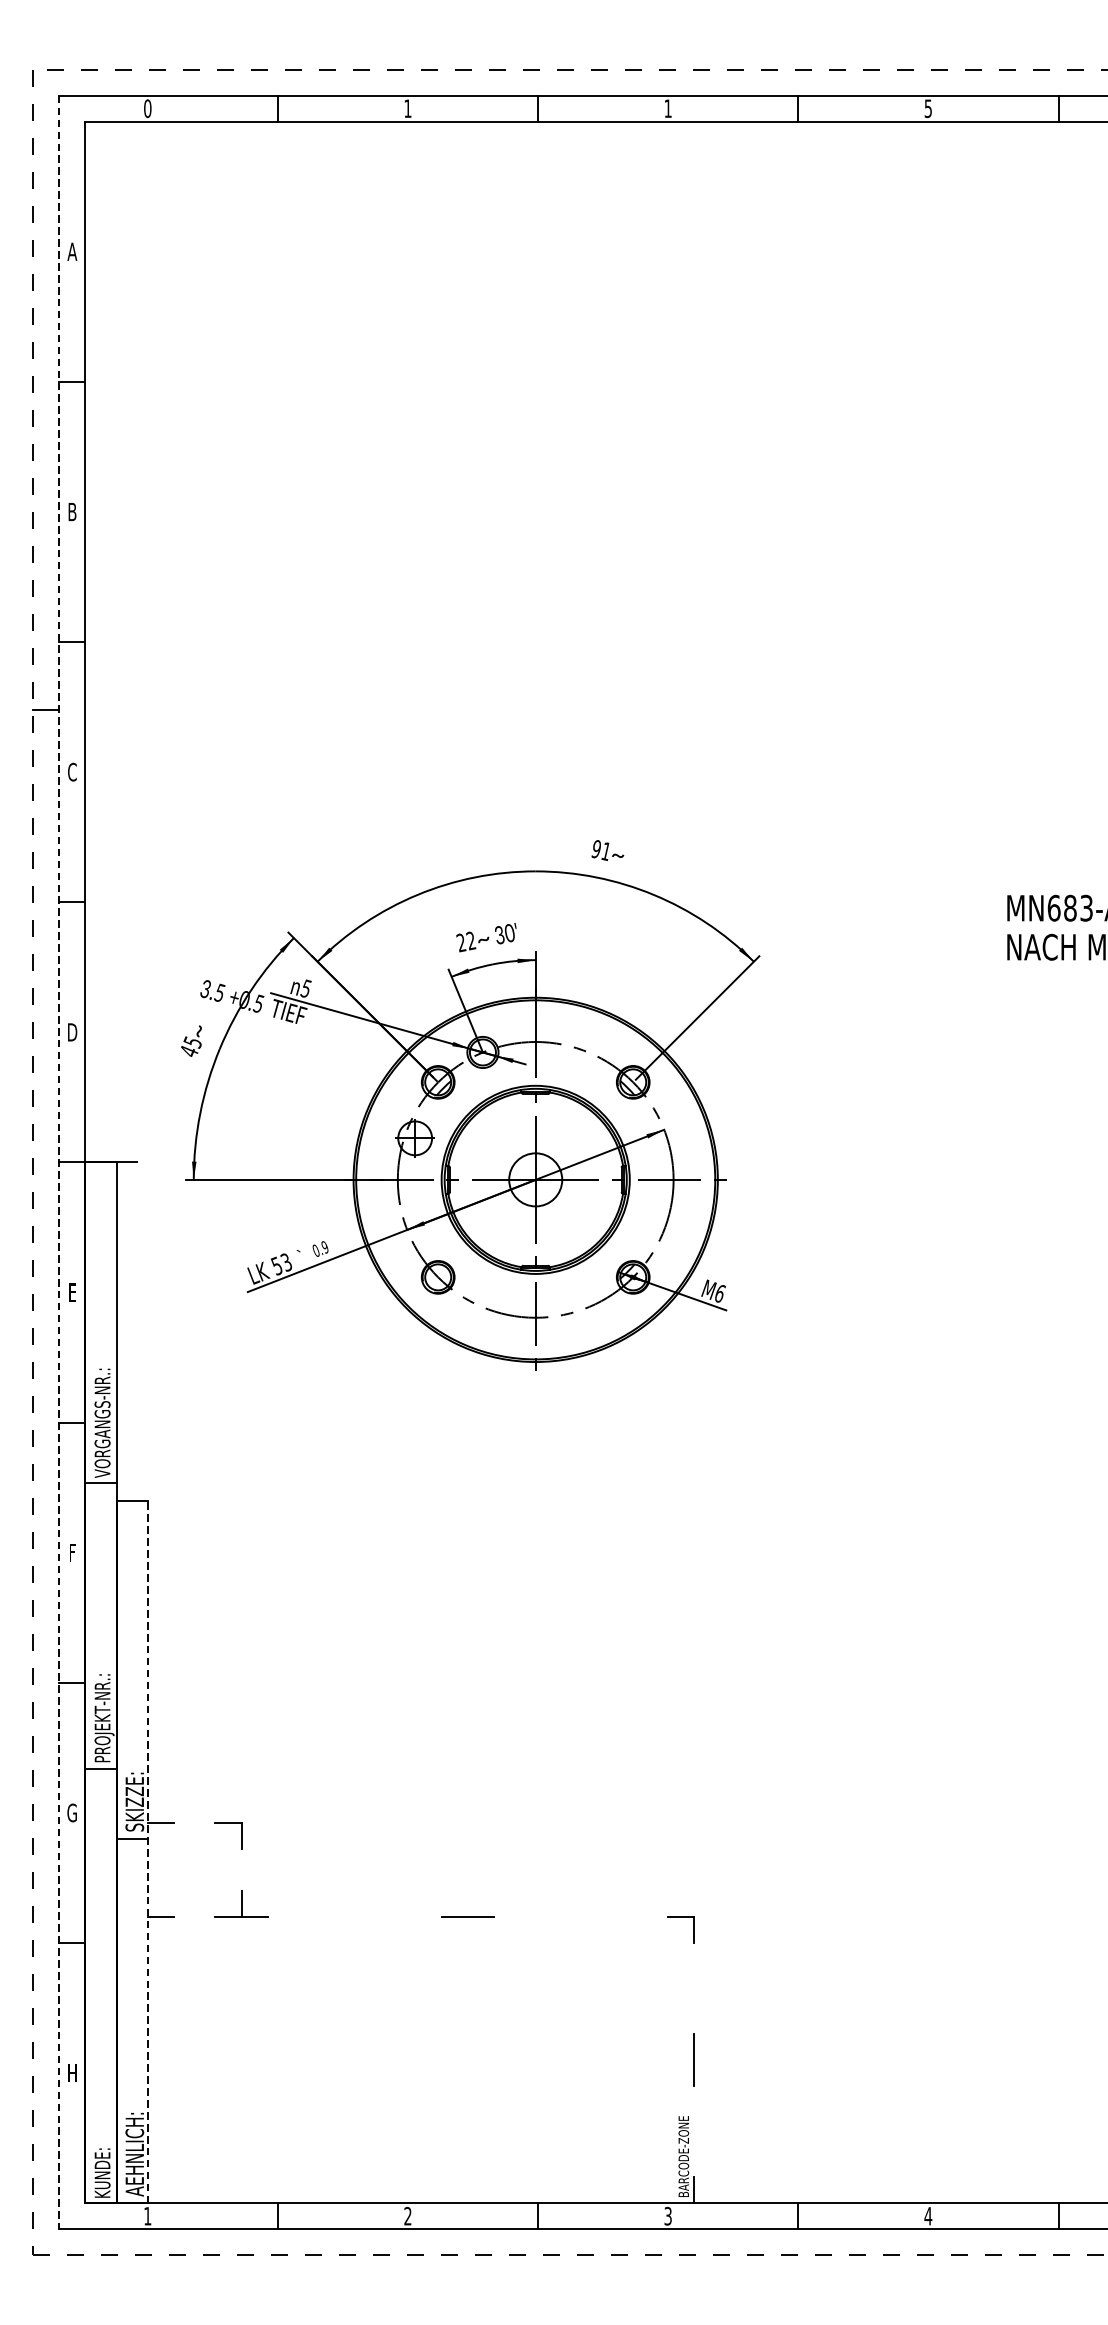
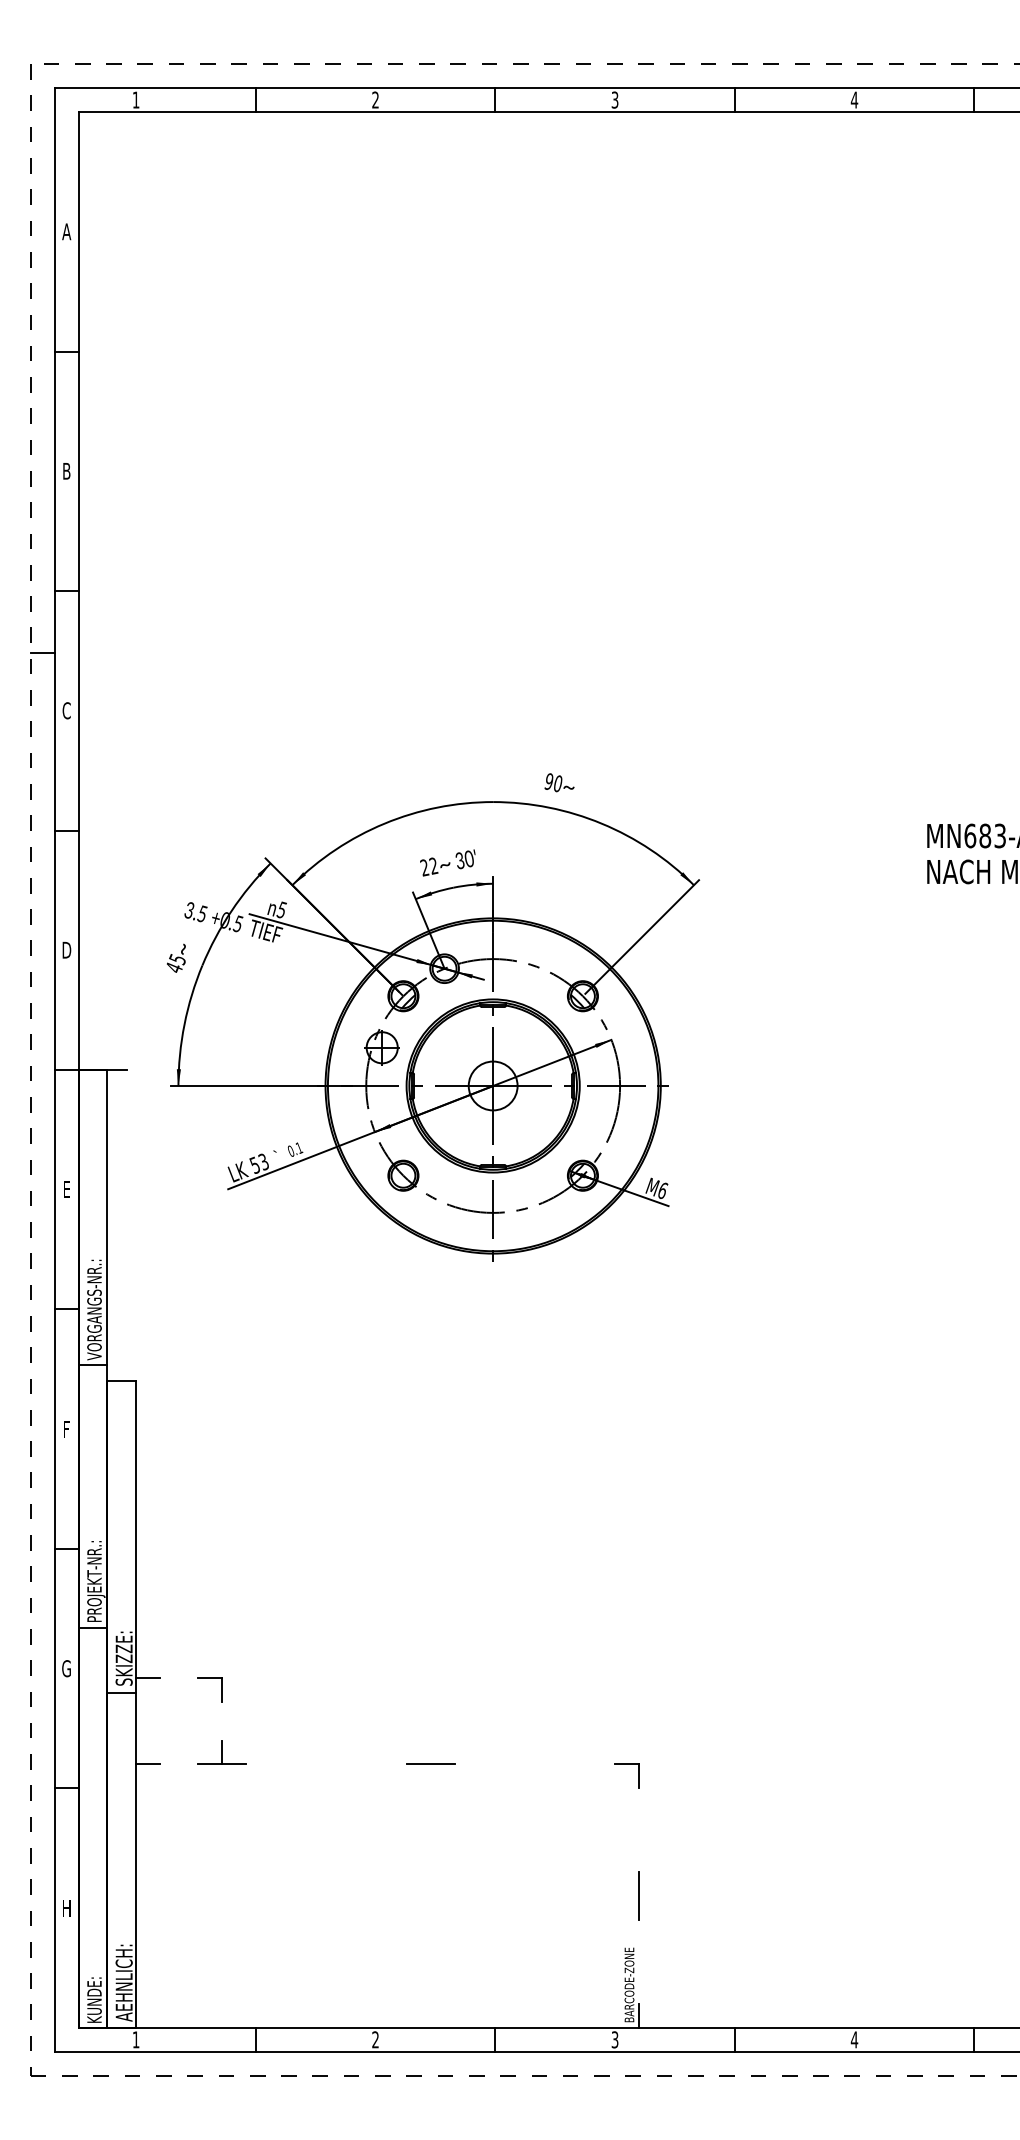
text: (147, 108) -> (135, 99), 0 -> 1
text: (407, 108) -> (375, 99), 1 -> 2
text: (667, 108) -> (614, 99), 1 -> 3
text: (928, 108) -> (854, 99), 5 -> 4
text: (605, 851) -> (557, 783), 91 -> 90
line: (59, 1163) -> (54, 1070), dashed -> solid
text: (325, 1246) -> (299, 1147), 0.9 -> 0.1
line: (148, 1851) -> (136, 1704), dashed -> solid

